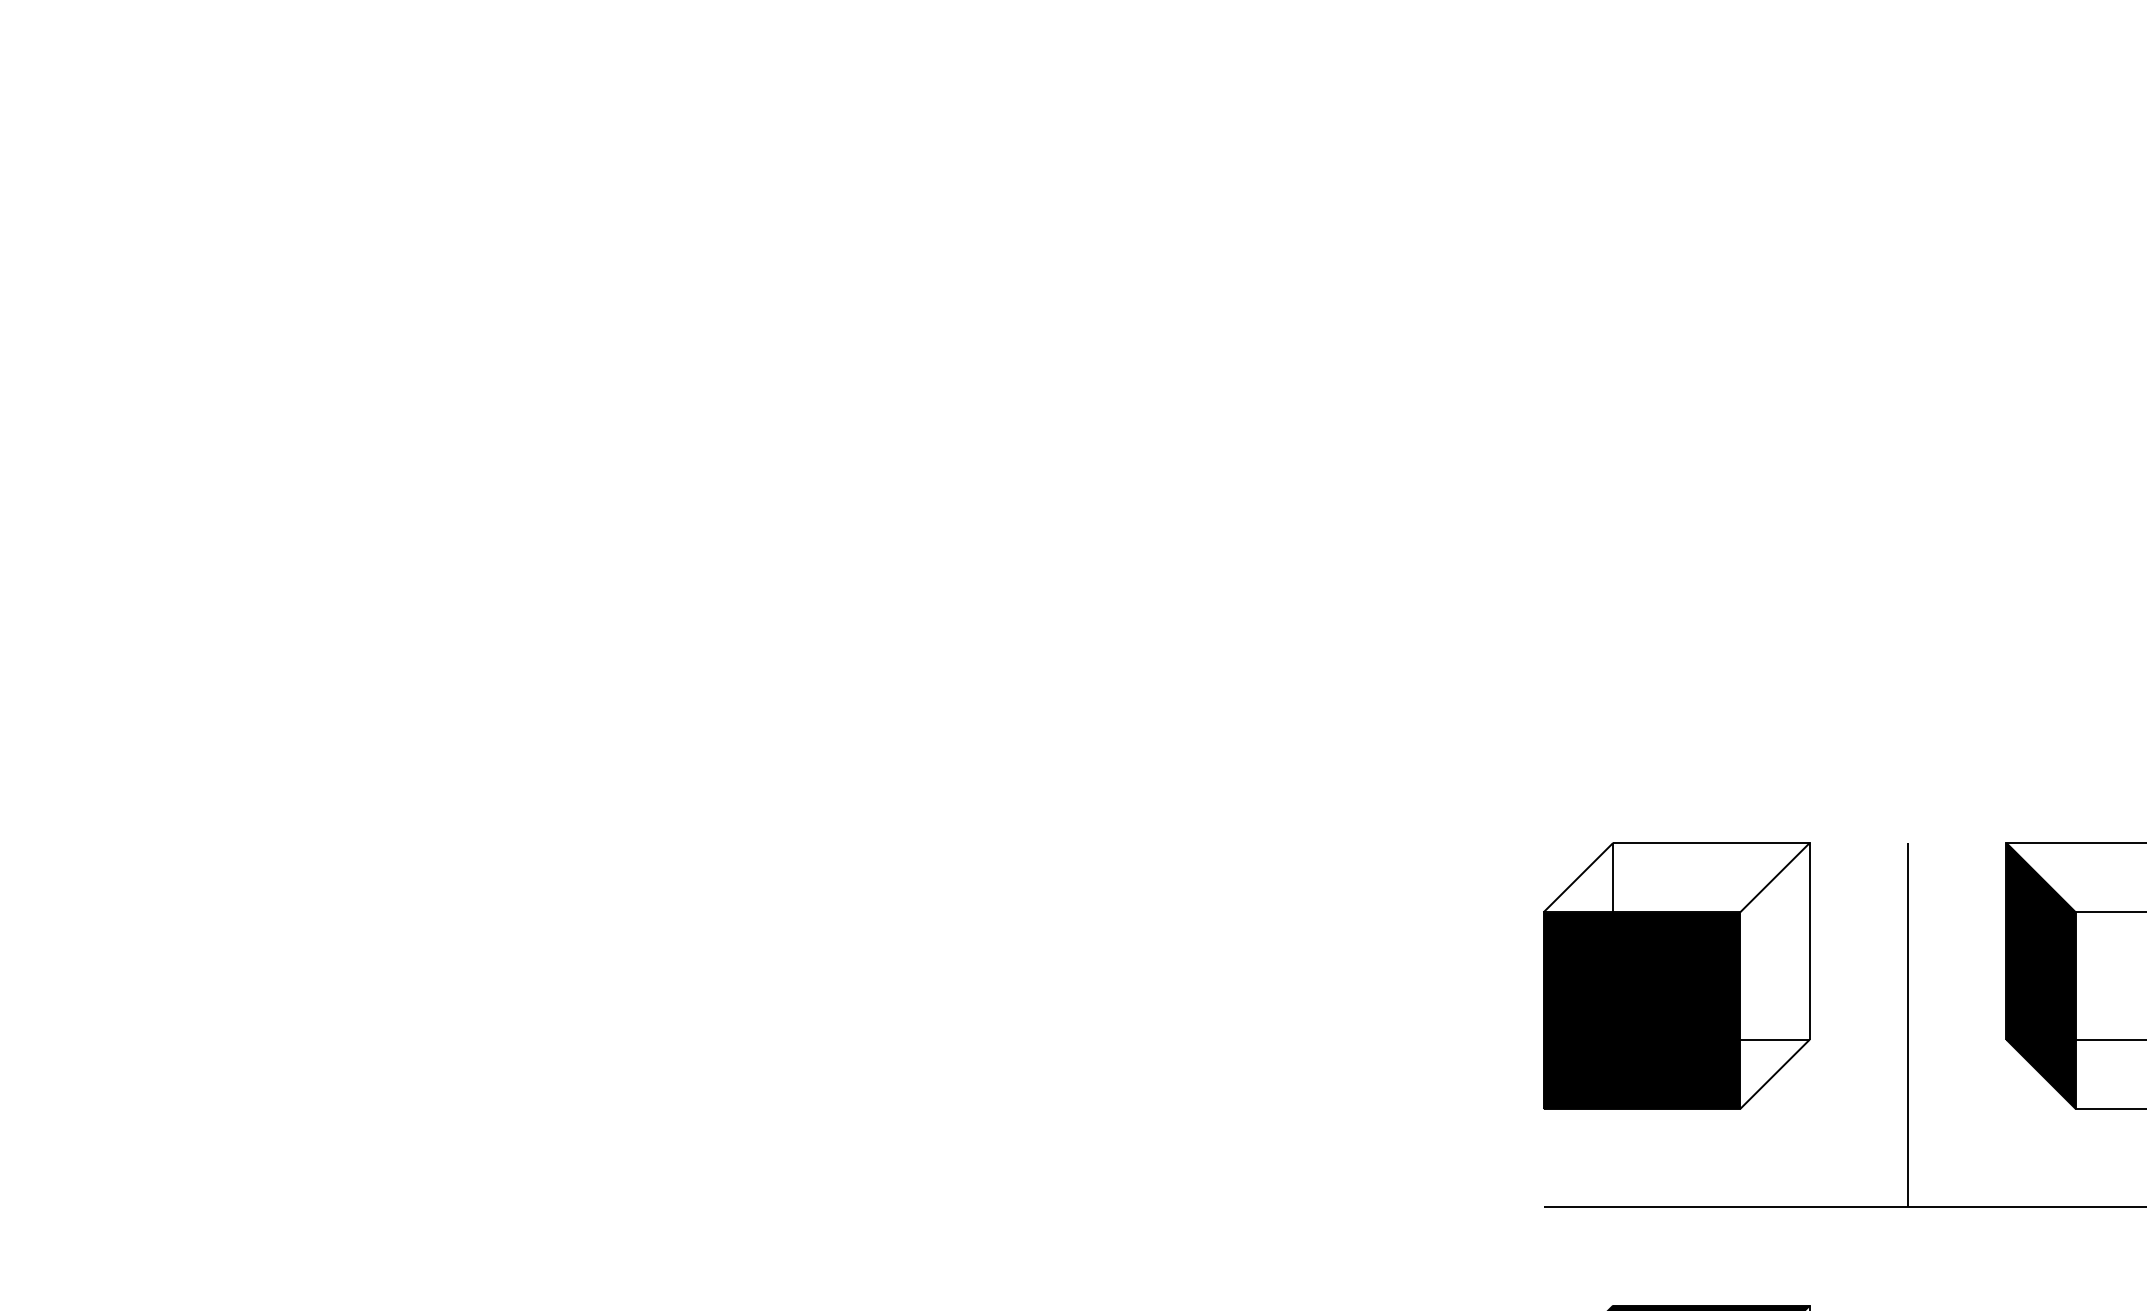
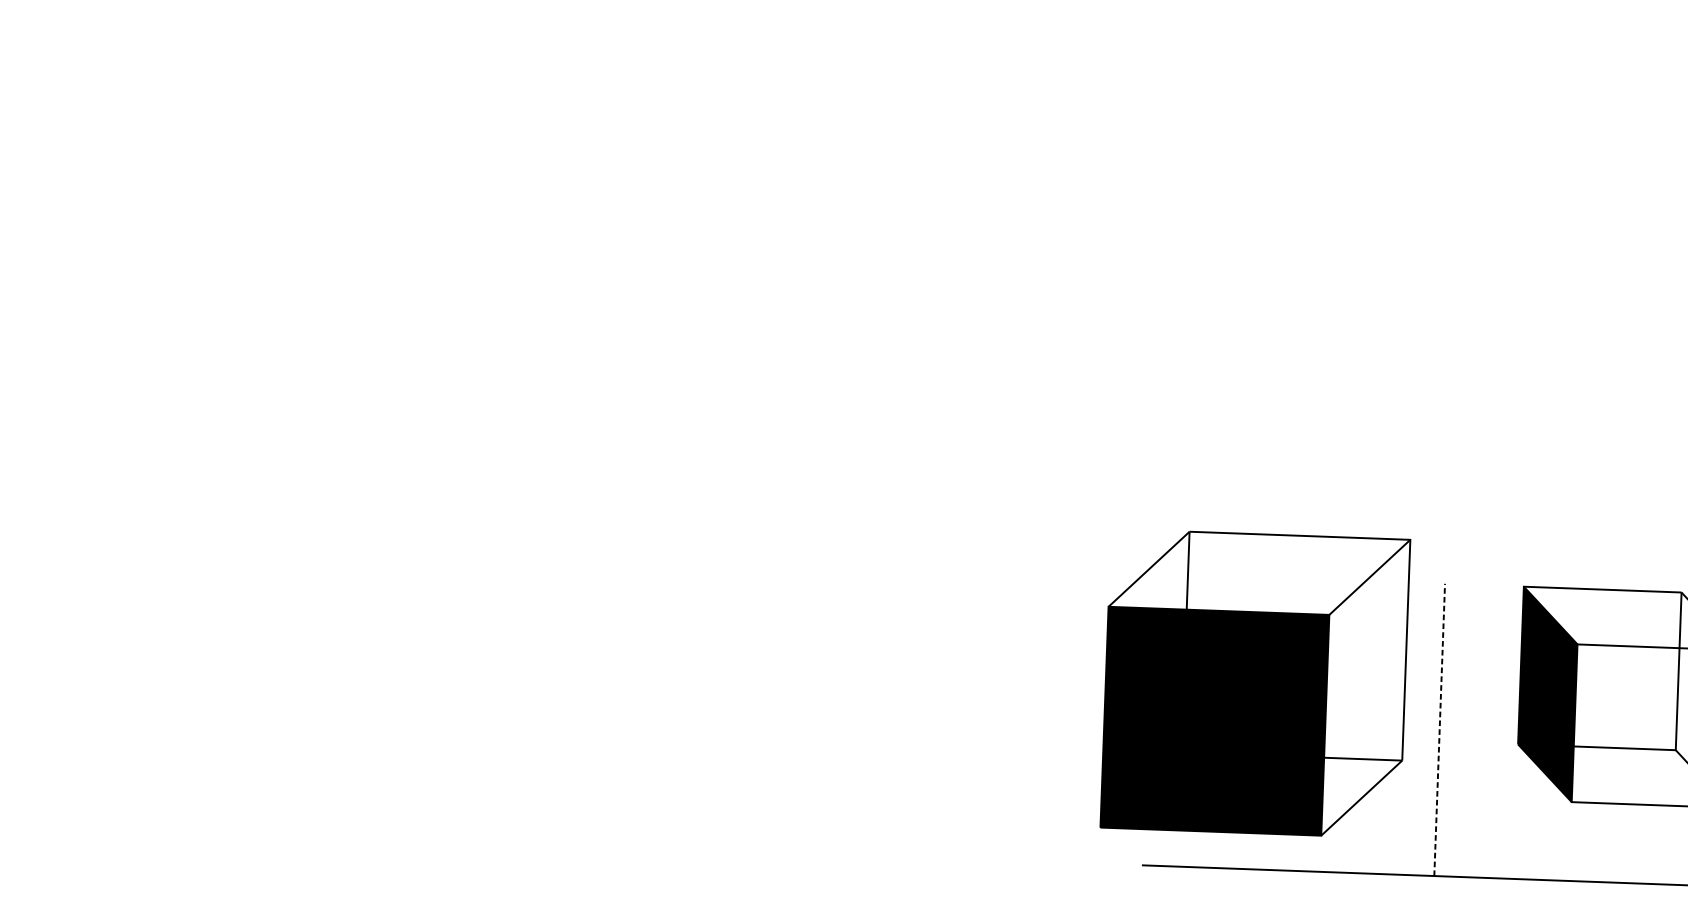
part: (1676, 975) -> (1255, 683), size x1.4
line: (1908, 1024) -> (1440, 729), solid -> dashed

